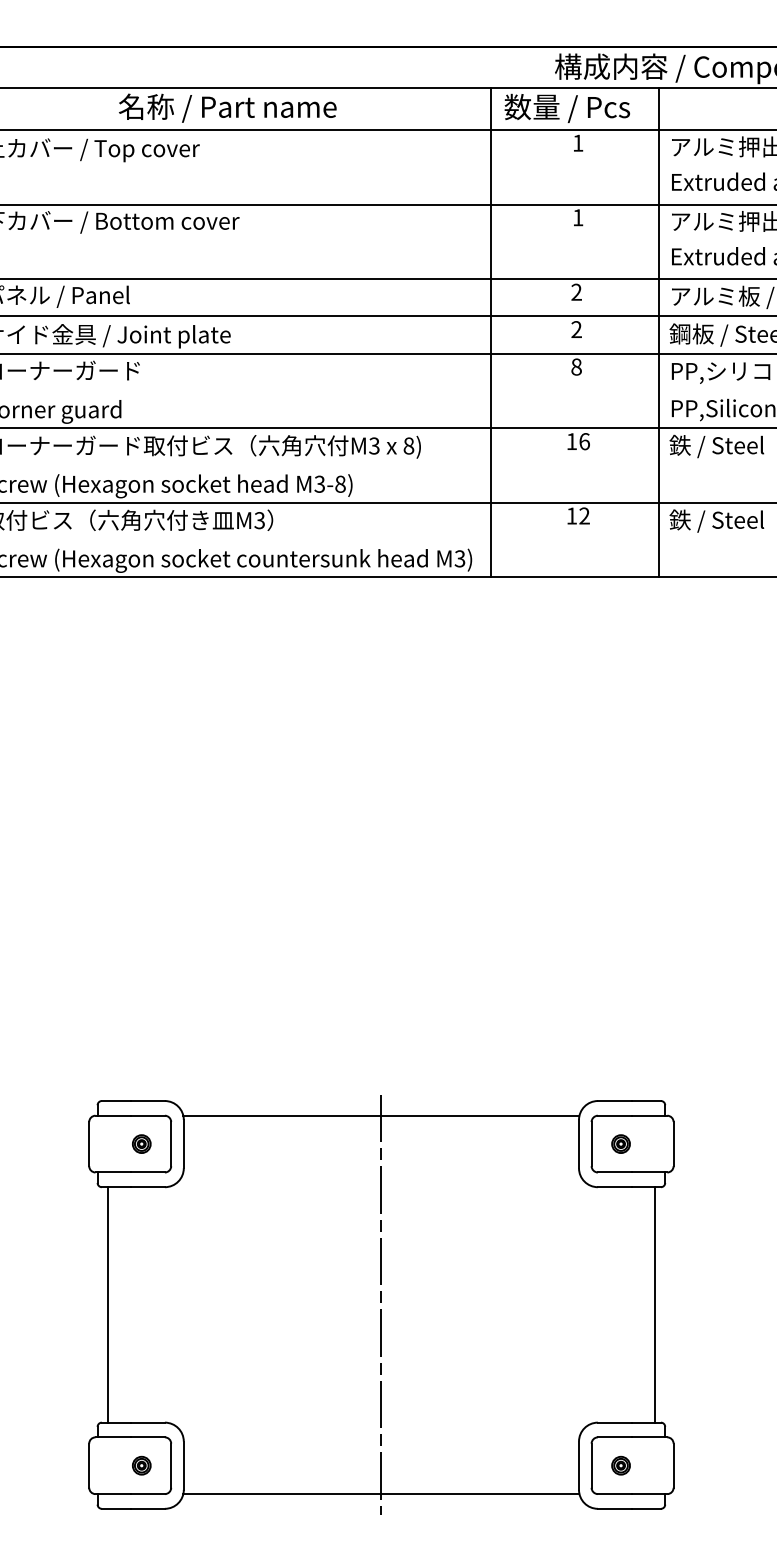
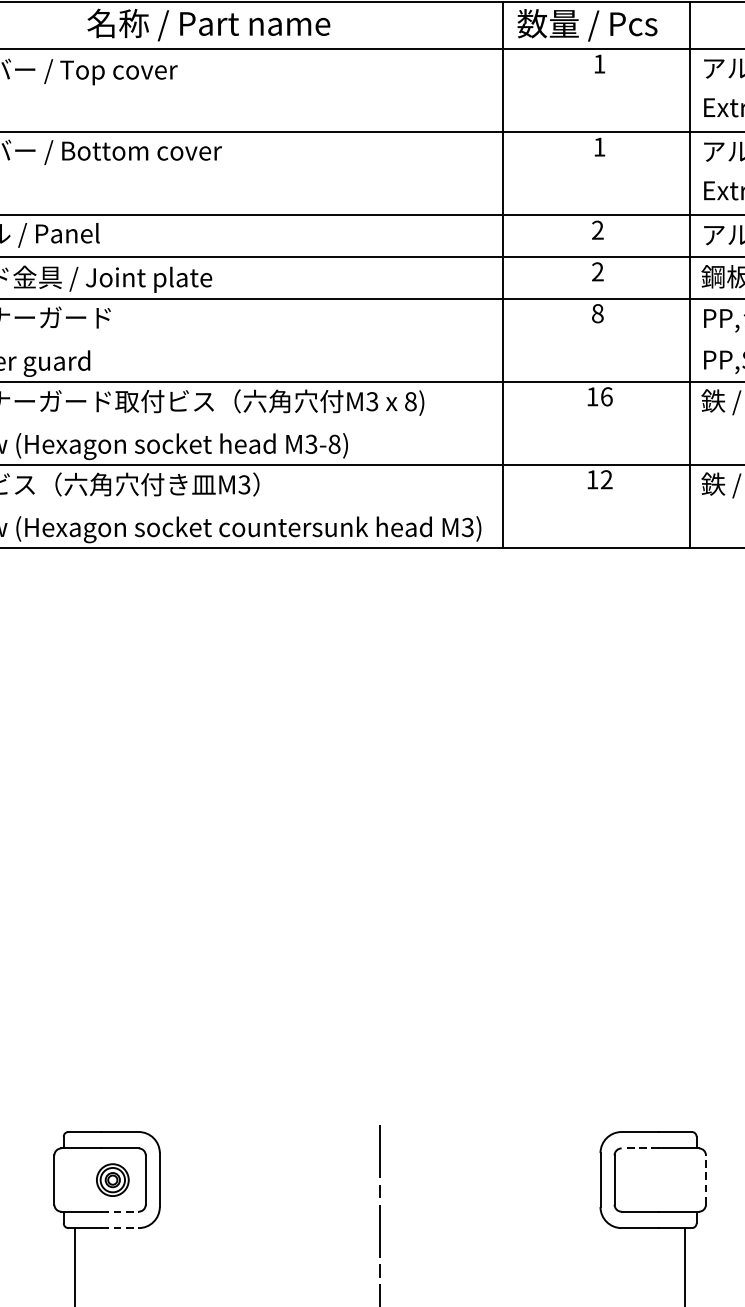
line: (381, 1115) -> (380, 1148), removed
line: (614, 1115) -> (640, 1148), solid -> dashed
part: (141, 1143) -> (112, 1179), size x1.6
part: (620, 1143) -> (646, 1179), removed
line: (673, 1143) -> (705, 1179), solid -> dashed
line: (148, 1172) -> (120, 1211), solid -> dashed
line: (148, 1187) -> (120, 1228), solid -> dashed

